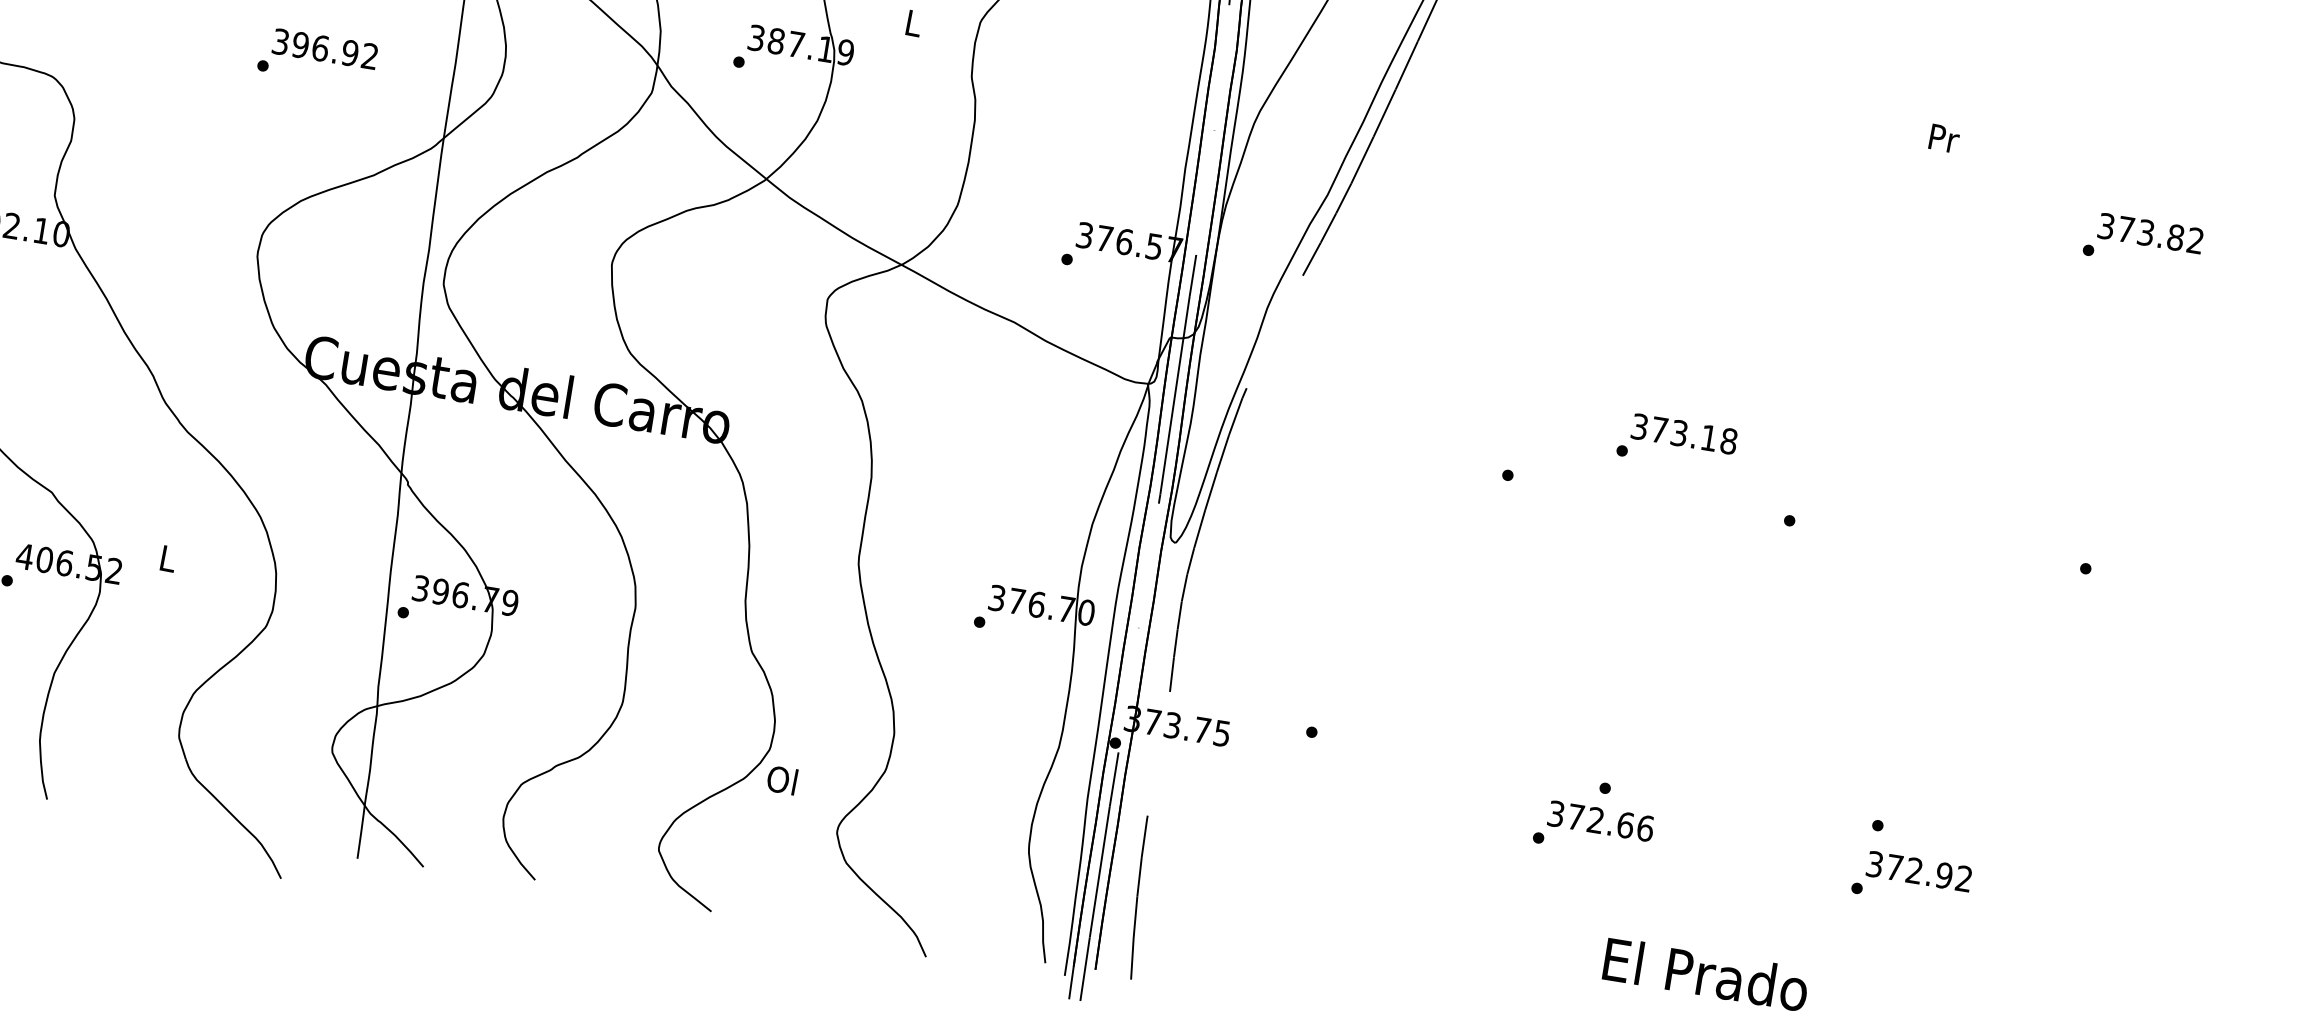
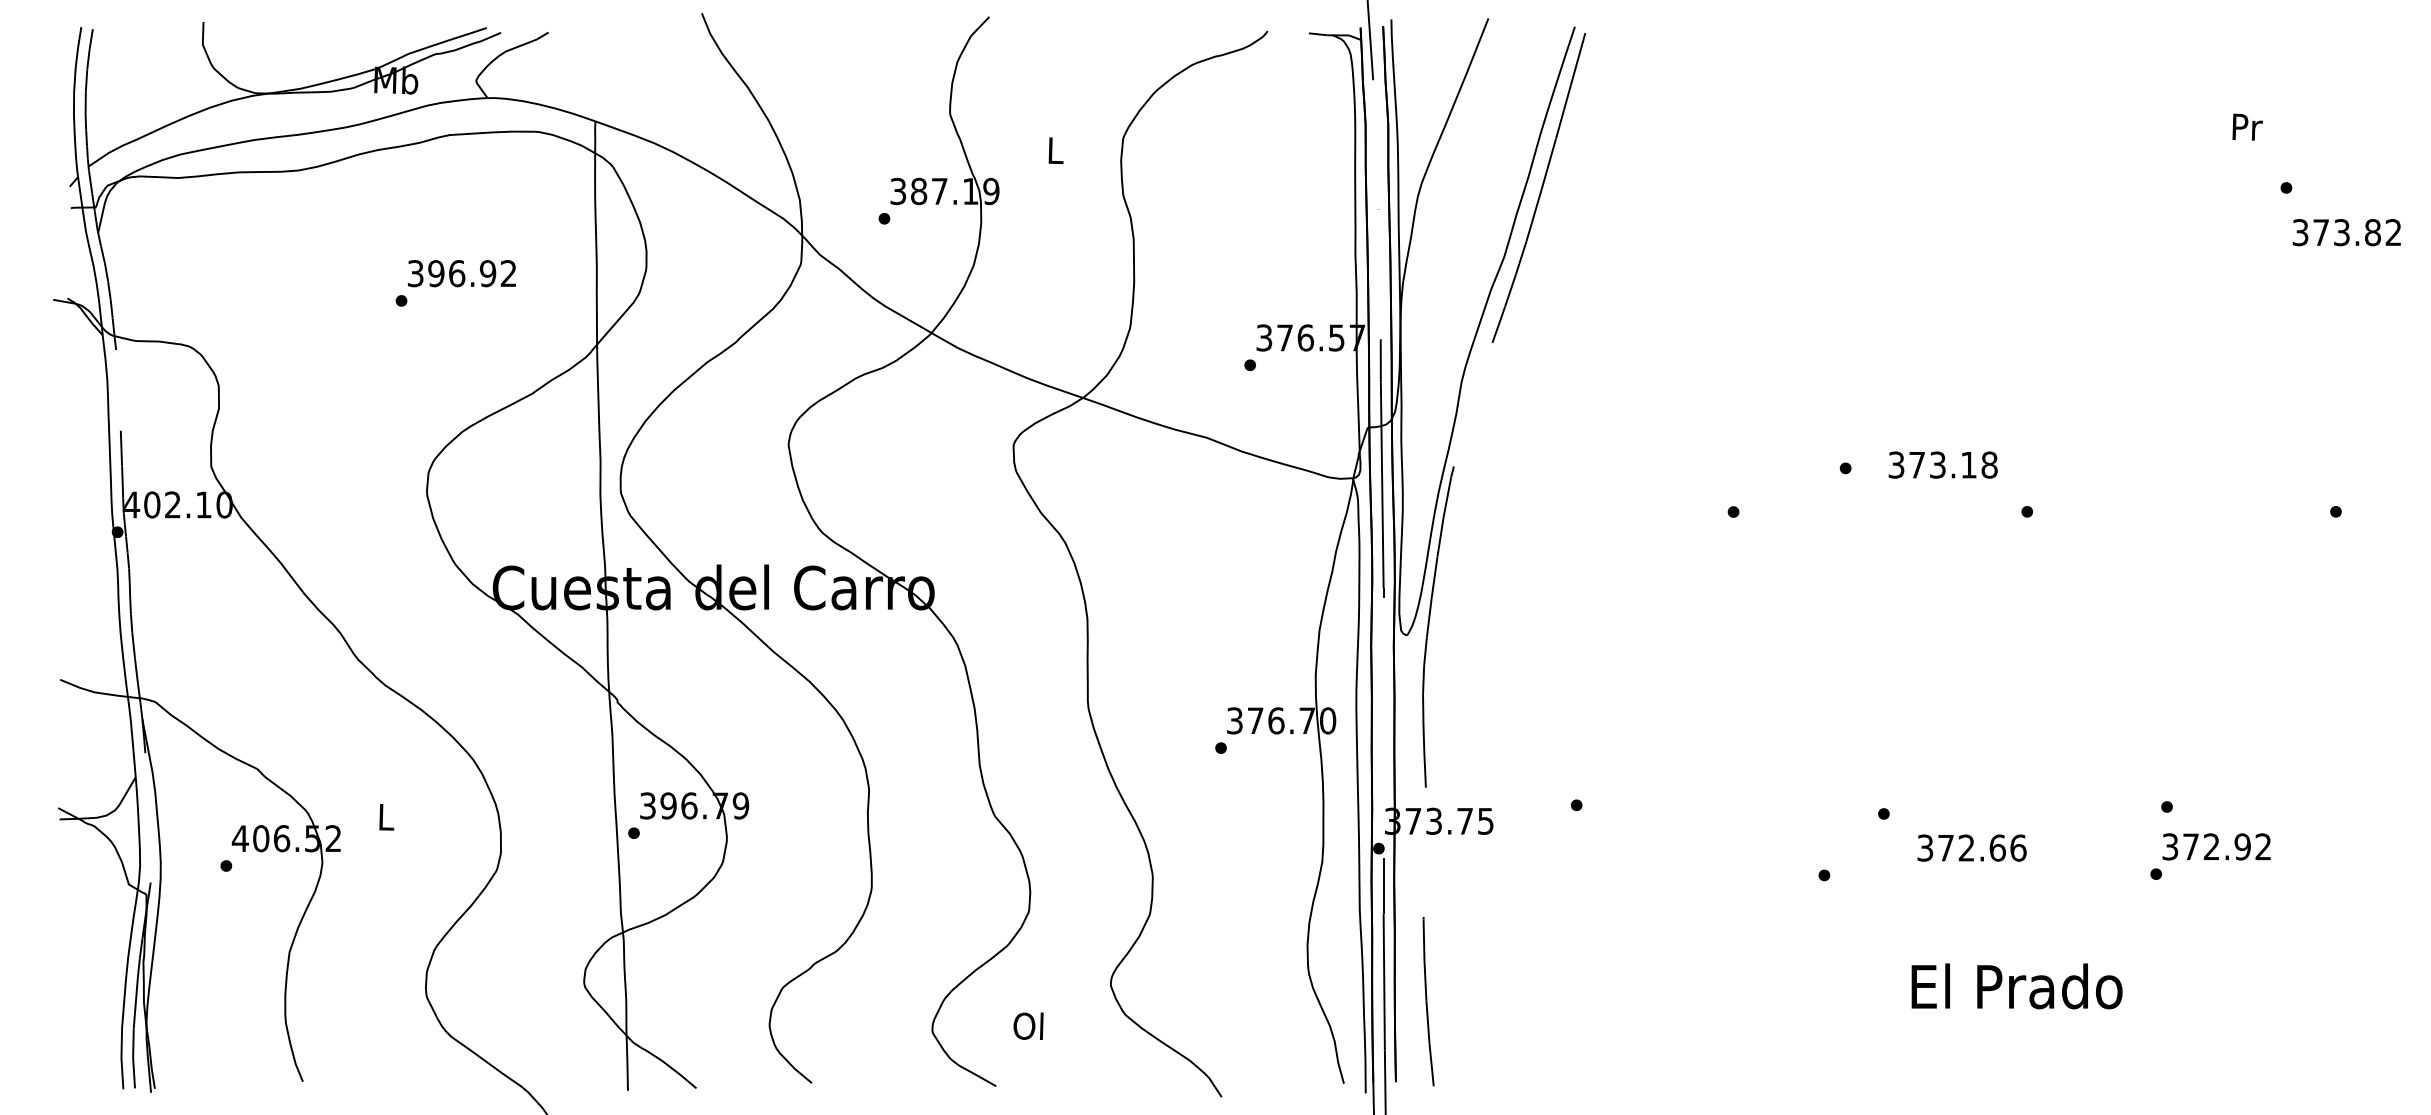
text: (1944, 138) -> (2247, 126), moved
text: (2150, 233) -> (2346, 232), moved
text: (1683, 433) -> (1942, 464), moved
text: (782, 779) -> (1028, 1025), moved
text: (1600, 820) -> (1971, 847), moved

